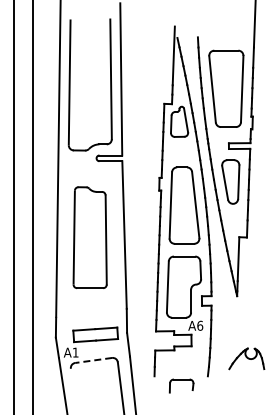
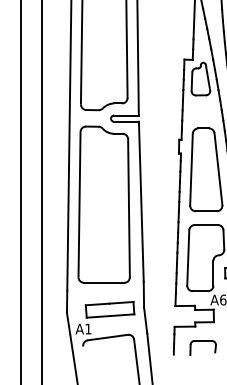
part: (89, 237) -> (103, 204), size x1.43
line: (93, 360) -> (107, 337), dashed -> solid
part: (181, 385) -> (203, 347), moved

